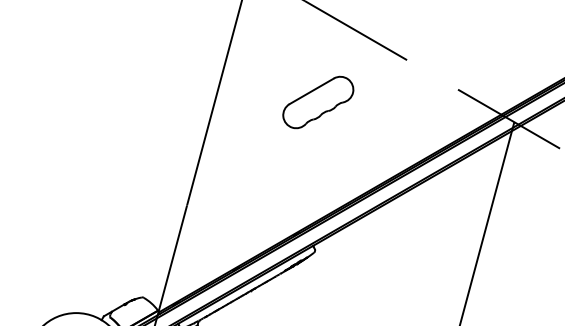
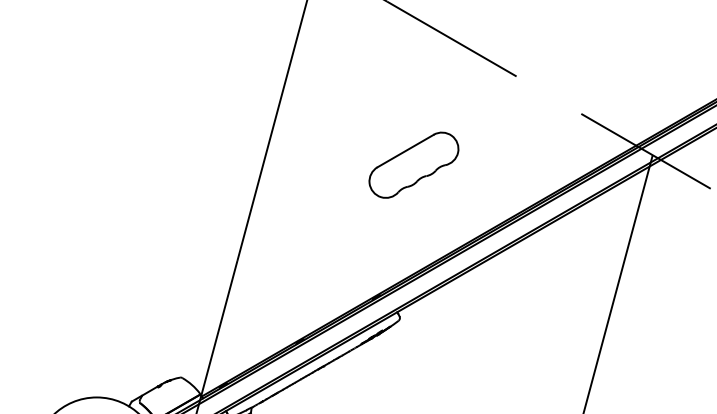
part: (317, 101) -> (413, 164), moved

